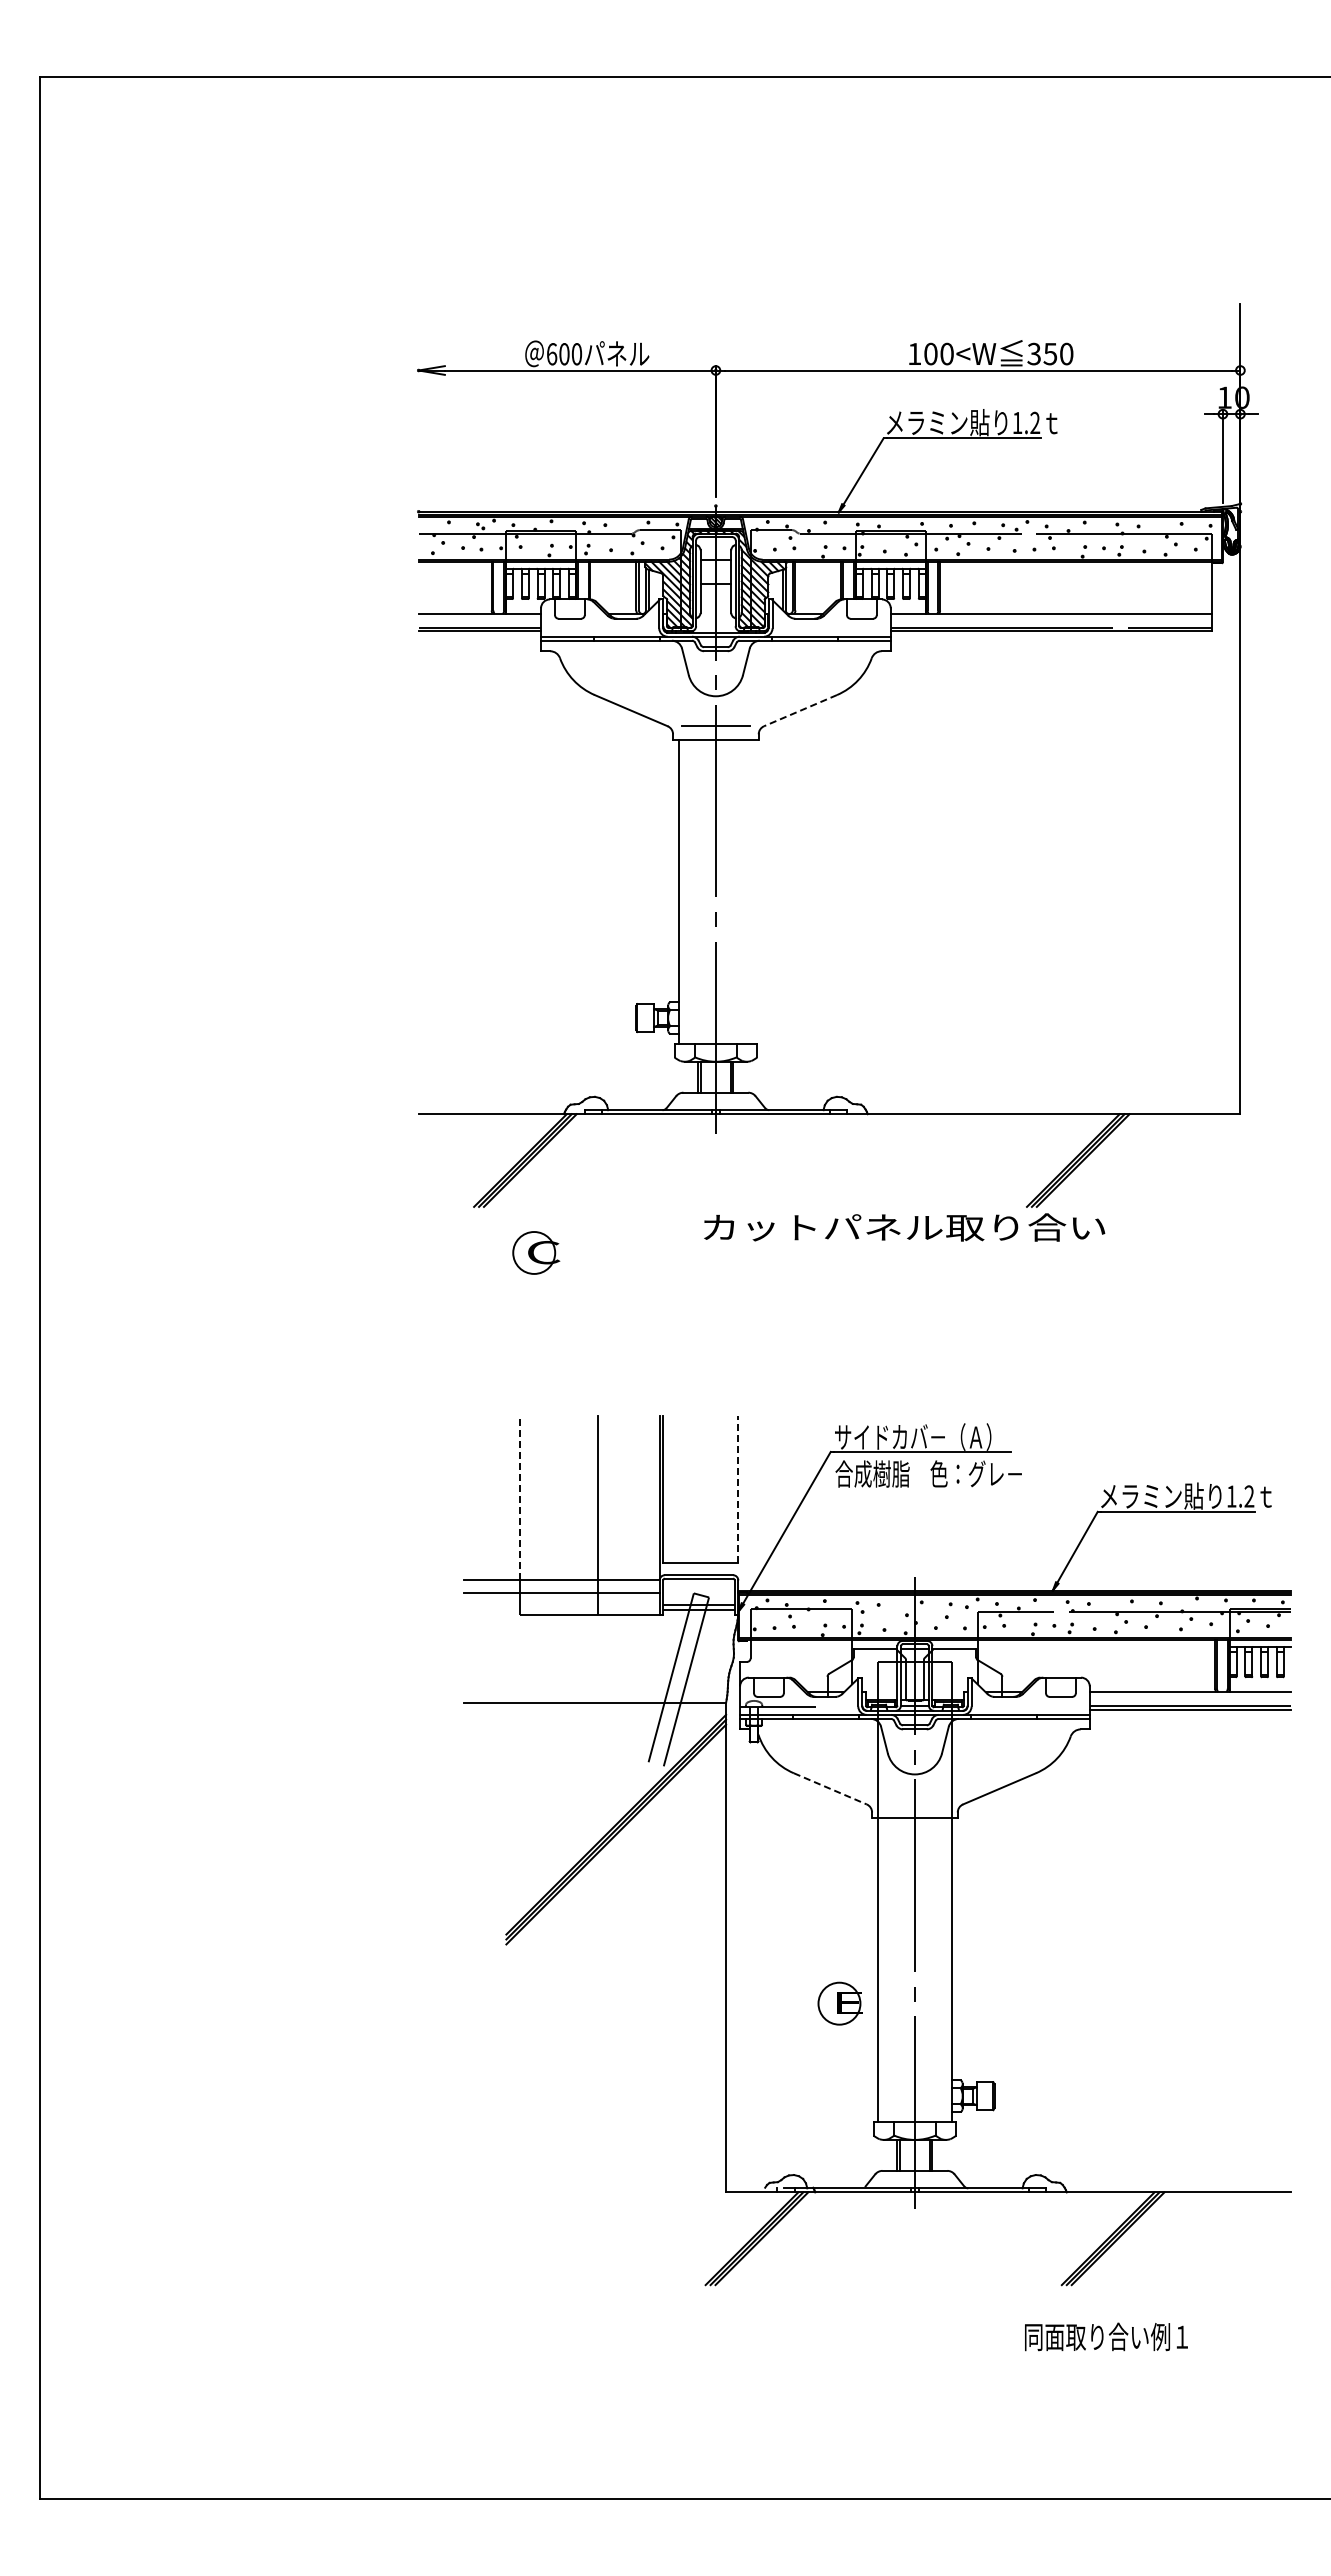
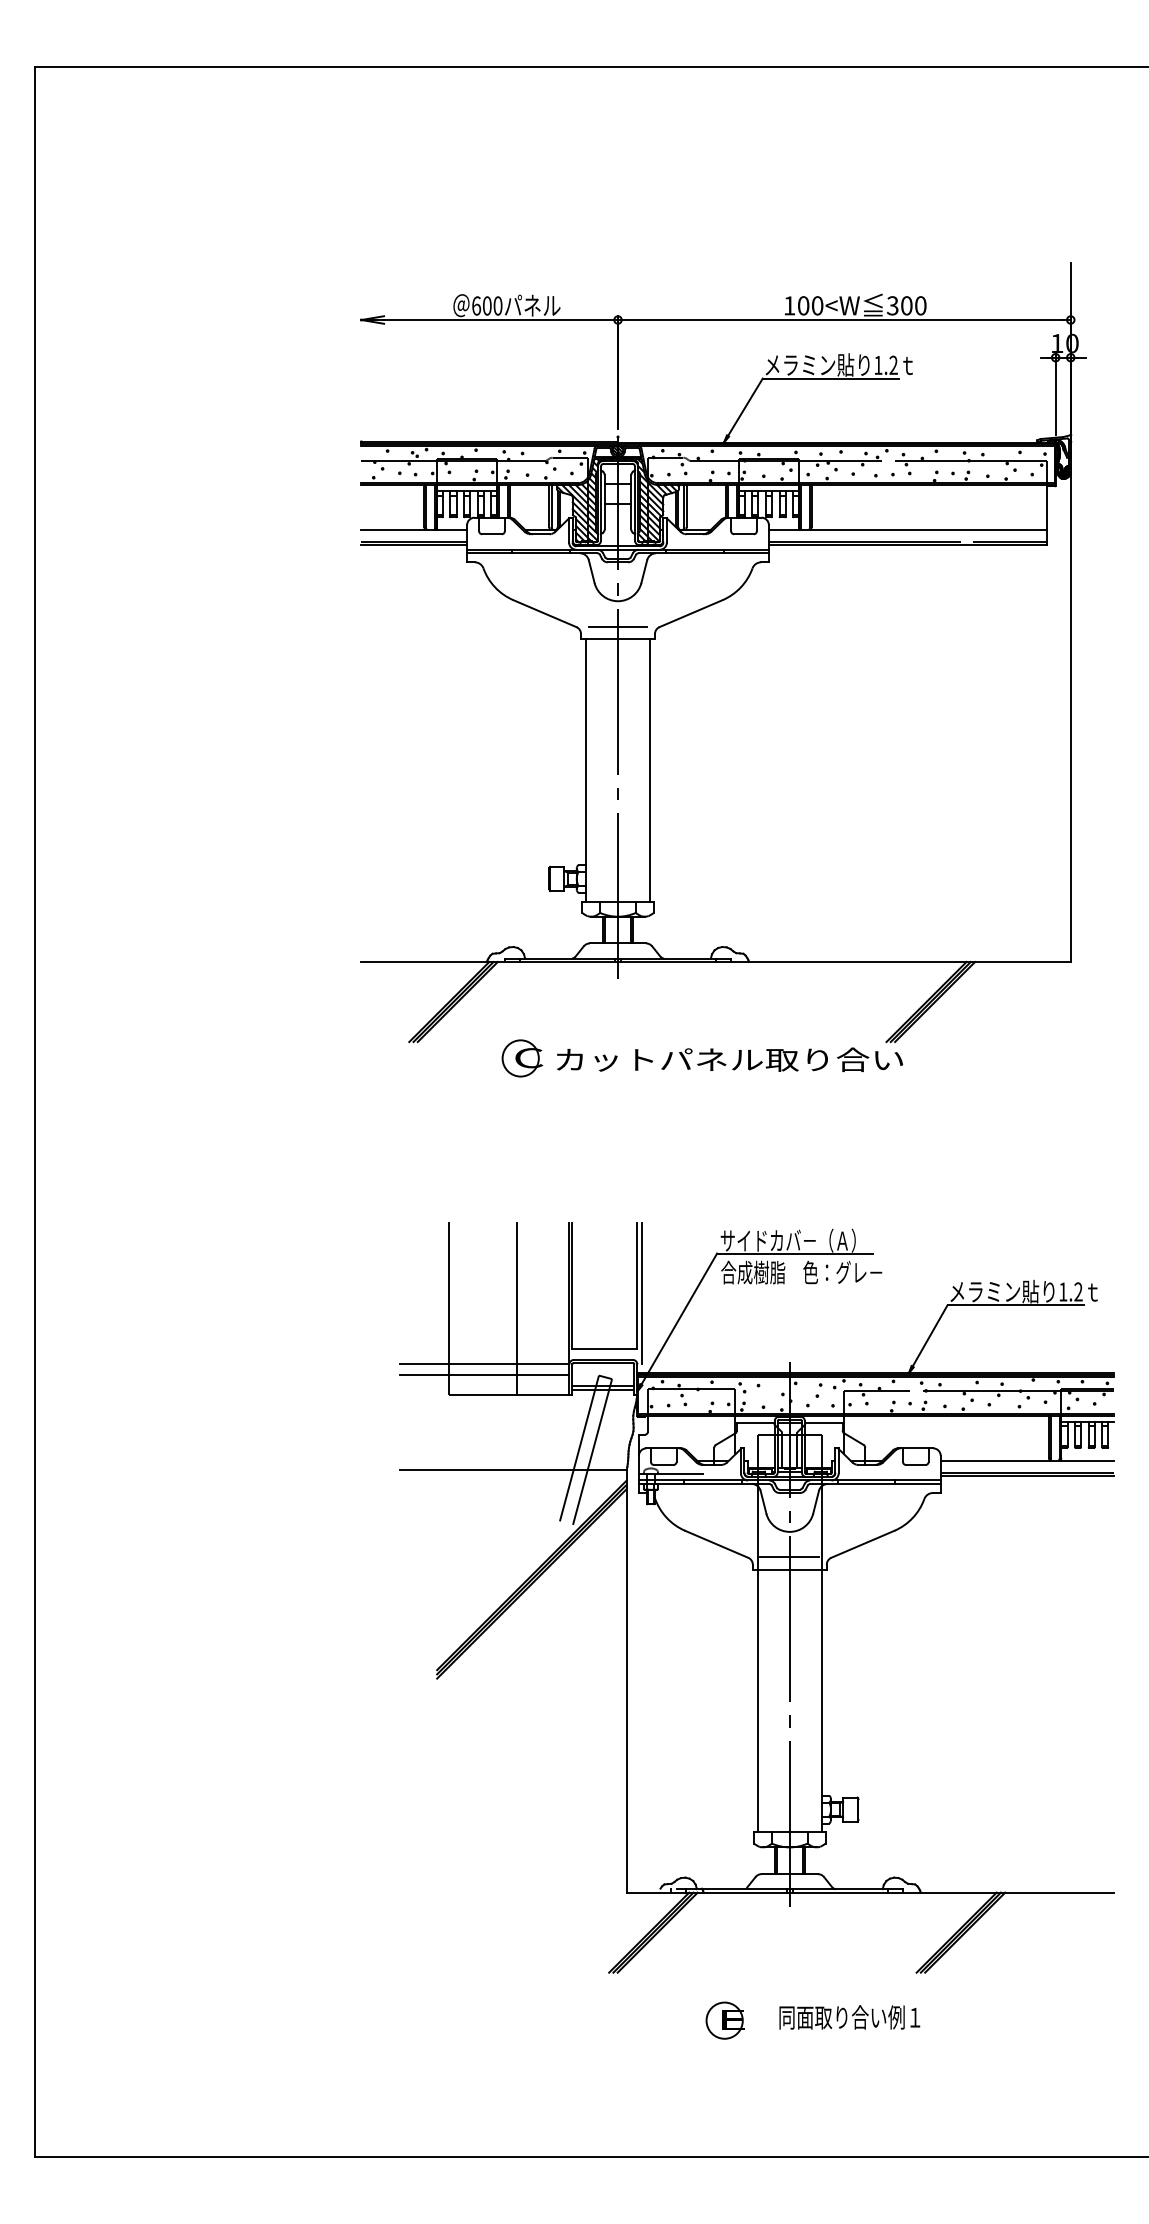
text: (1050, 353) -> (906, 305), 350 -> 300
line: (800, 710) -> (691, 613), dashed -> solid
line: (753, 891) -> (650, 769), added
text: (904, 1227) -> (729, 1059), moved
part: (536, 1252) -> (522, 1058), moved
line: (738, 1489) -> (637, 1285), dashed -> solid
line: (519, 1497) -> (448, 1292), dashed -> solid
line: (743, 1498) -> (641, 1293), added
line: (830, 1788) -> (716, 1544), dashed -> solid
line: (914, 1804) -> (789, 1557), added
part: (839, 2003) -> (724, 2020), moved
text: (1106, 2336) -> (849, 2017), moved

